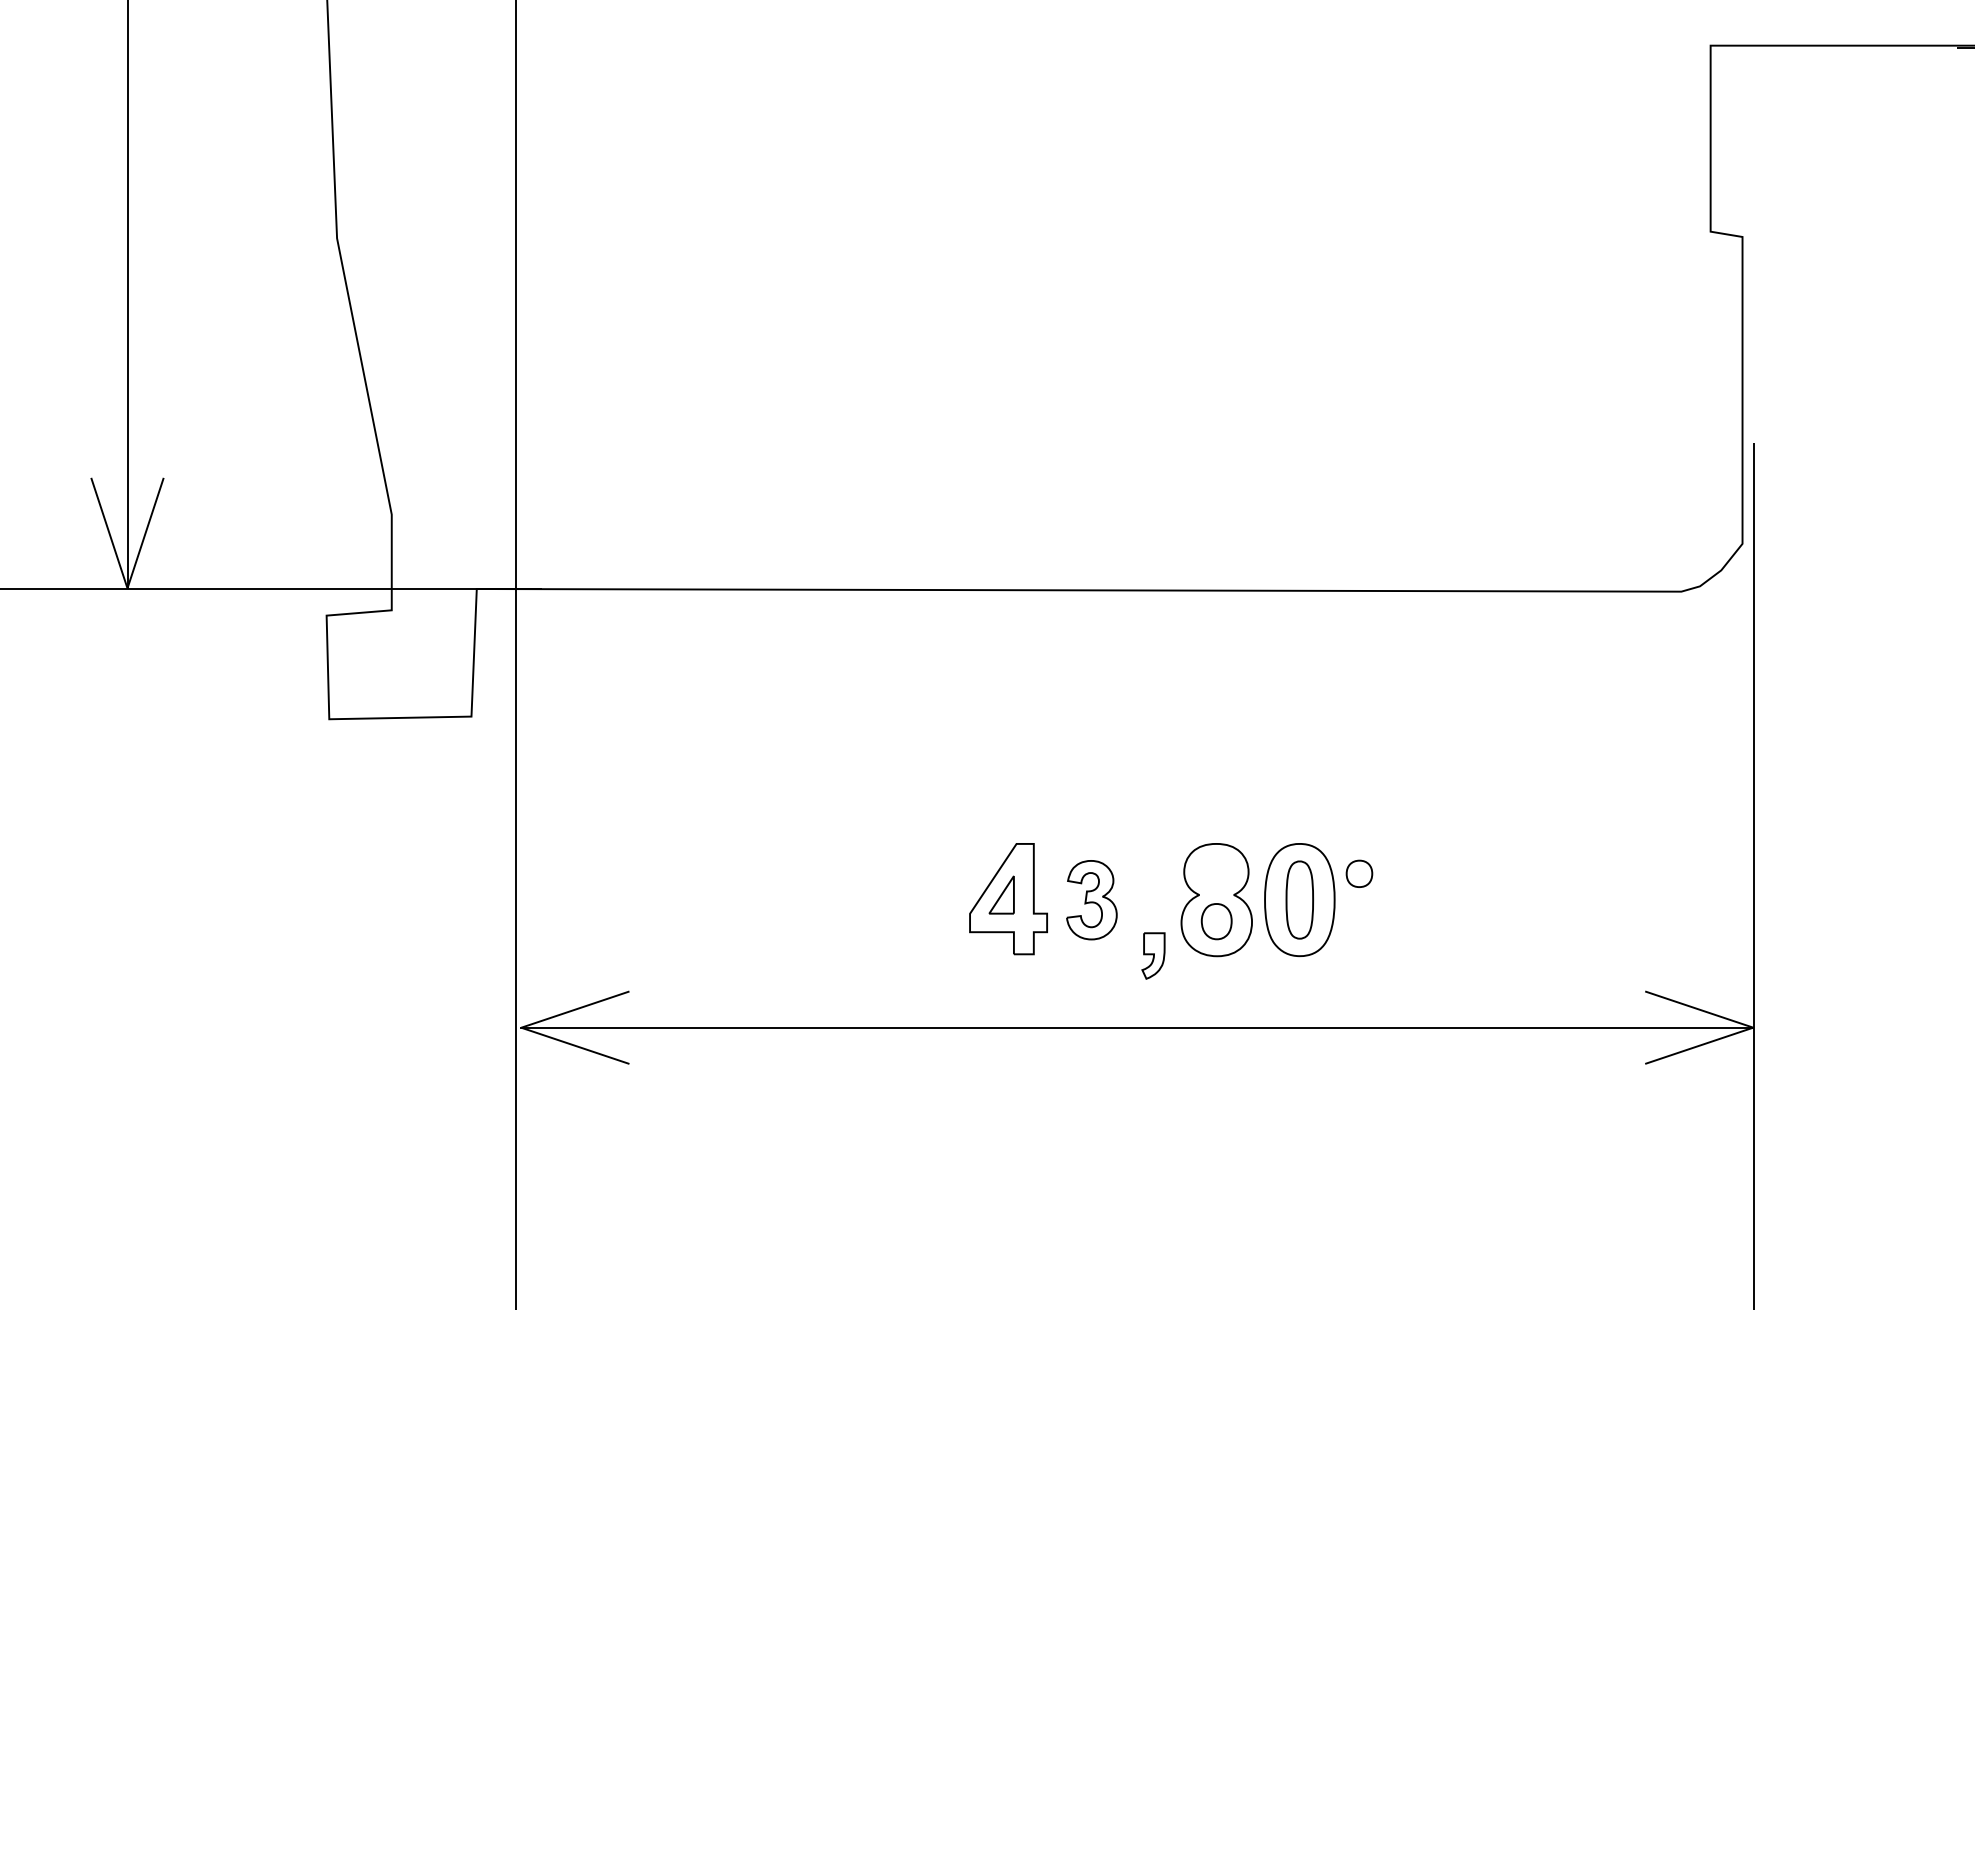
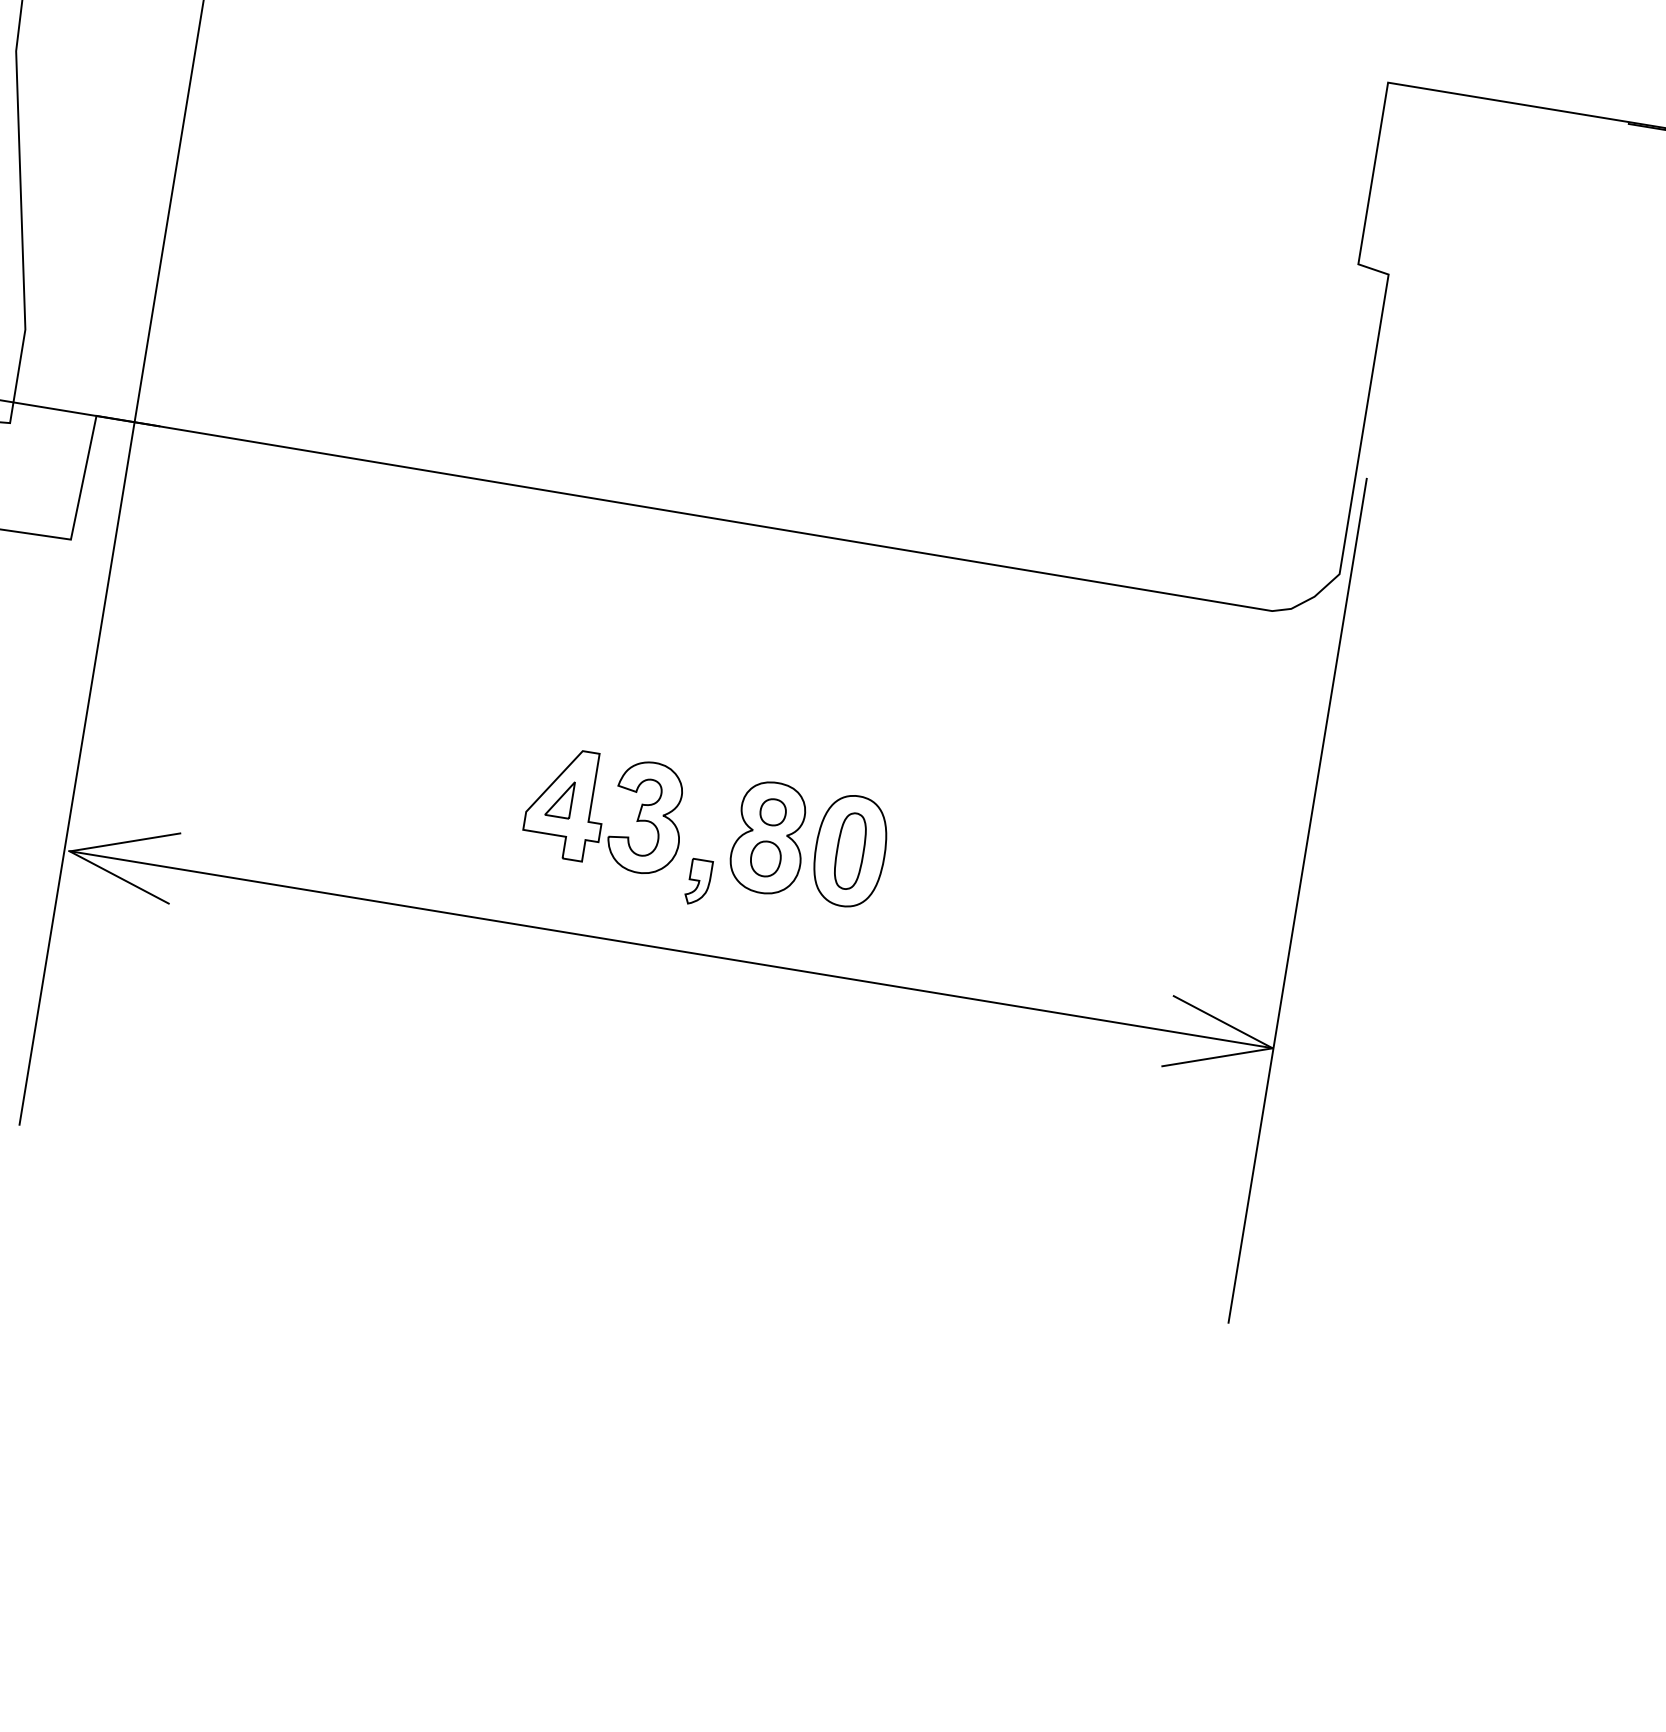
part: (1359, 873) -> (773, 811), moved
part: (1091, 900) -> (646, 818), size x1.43

